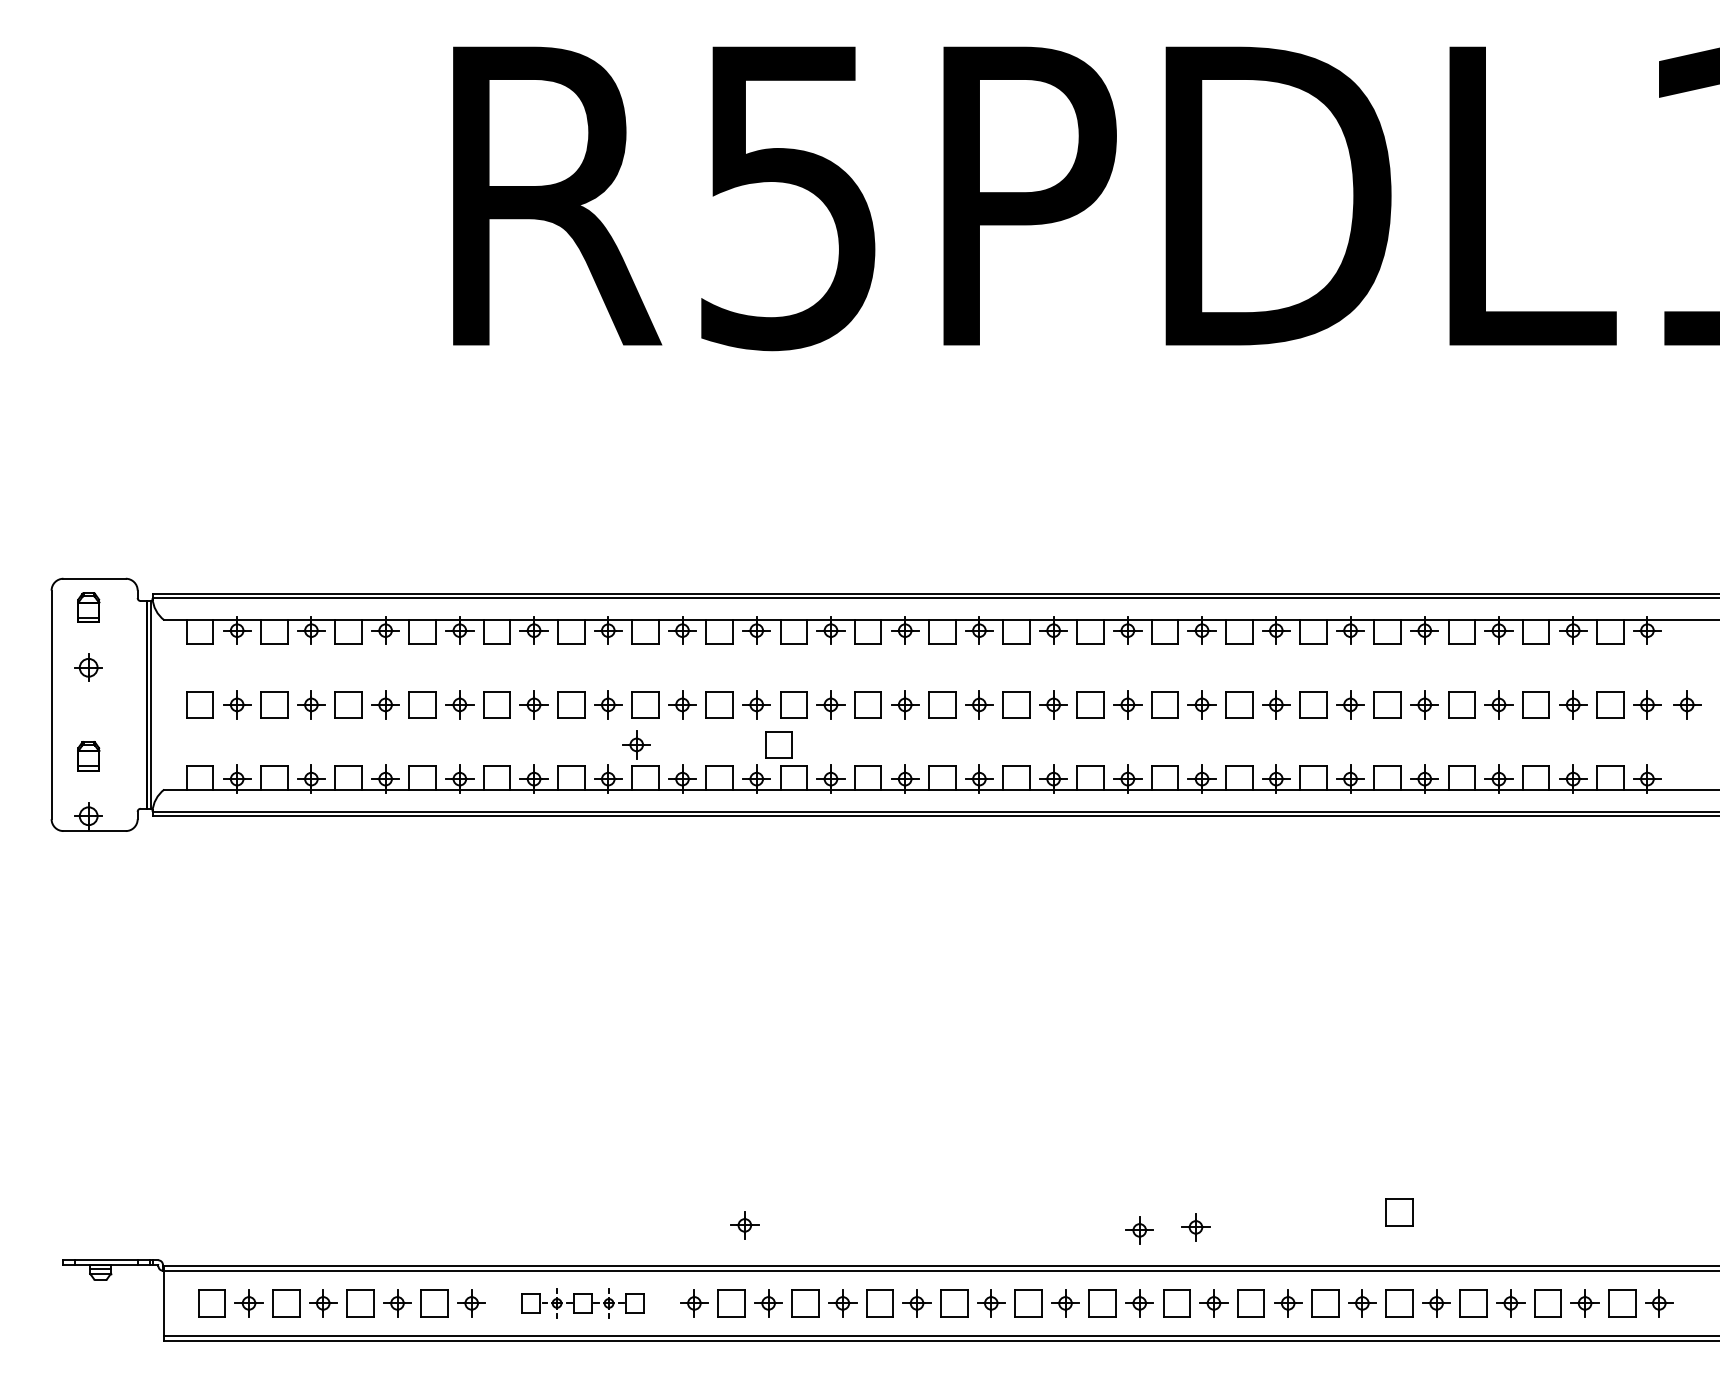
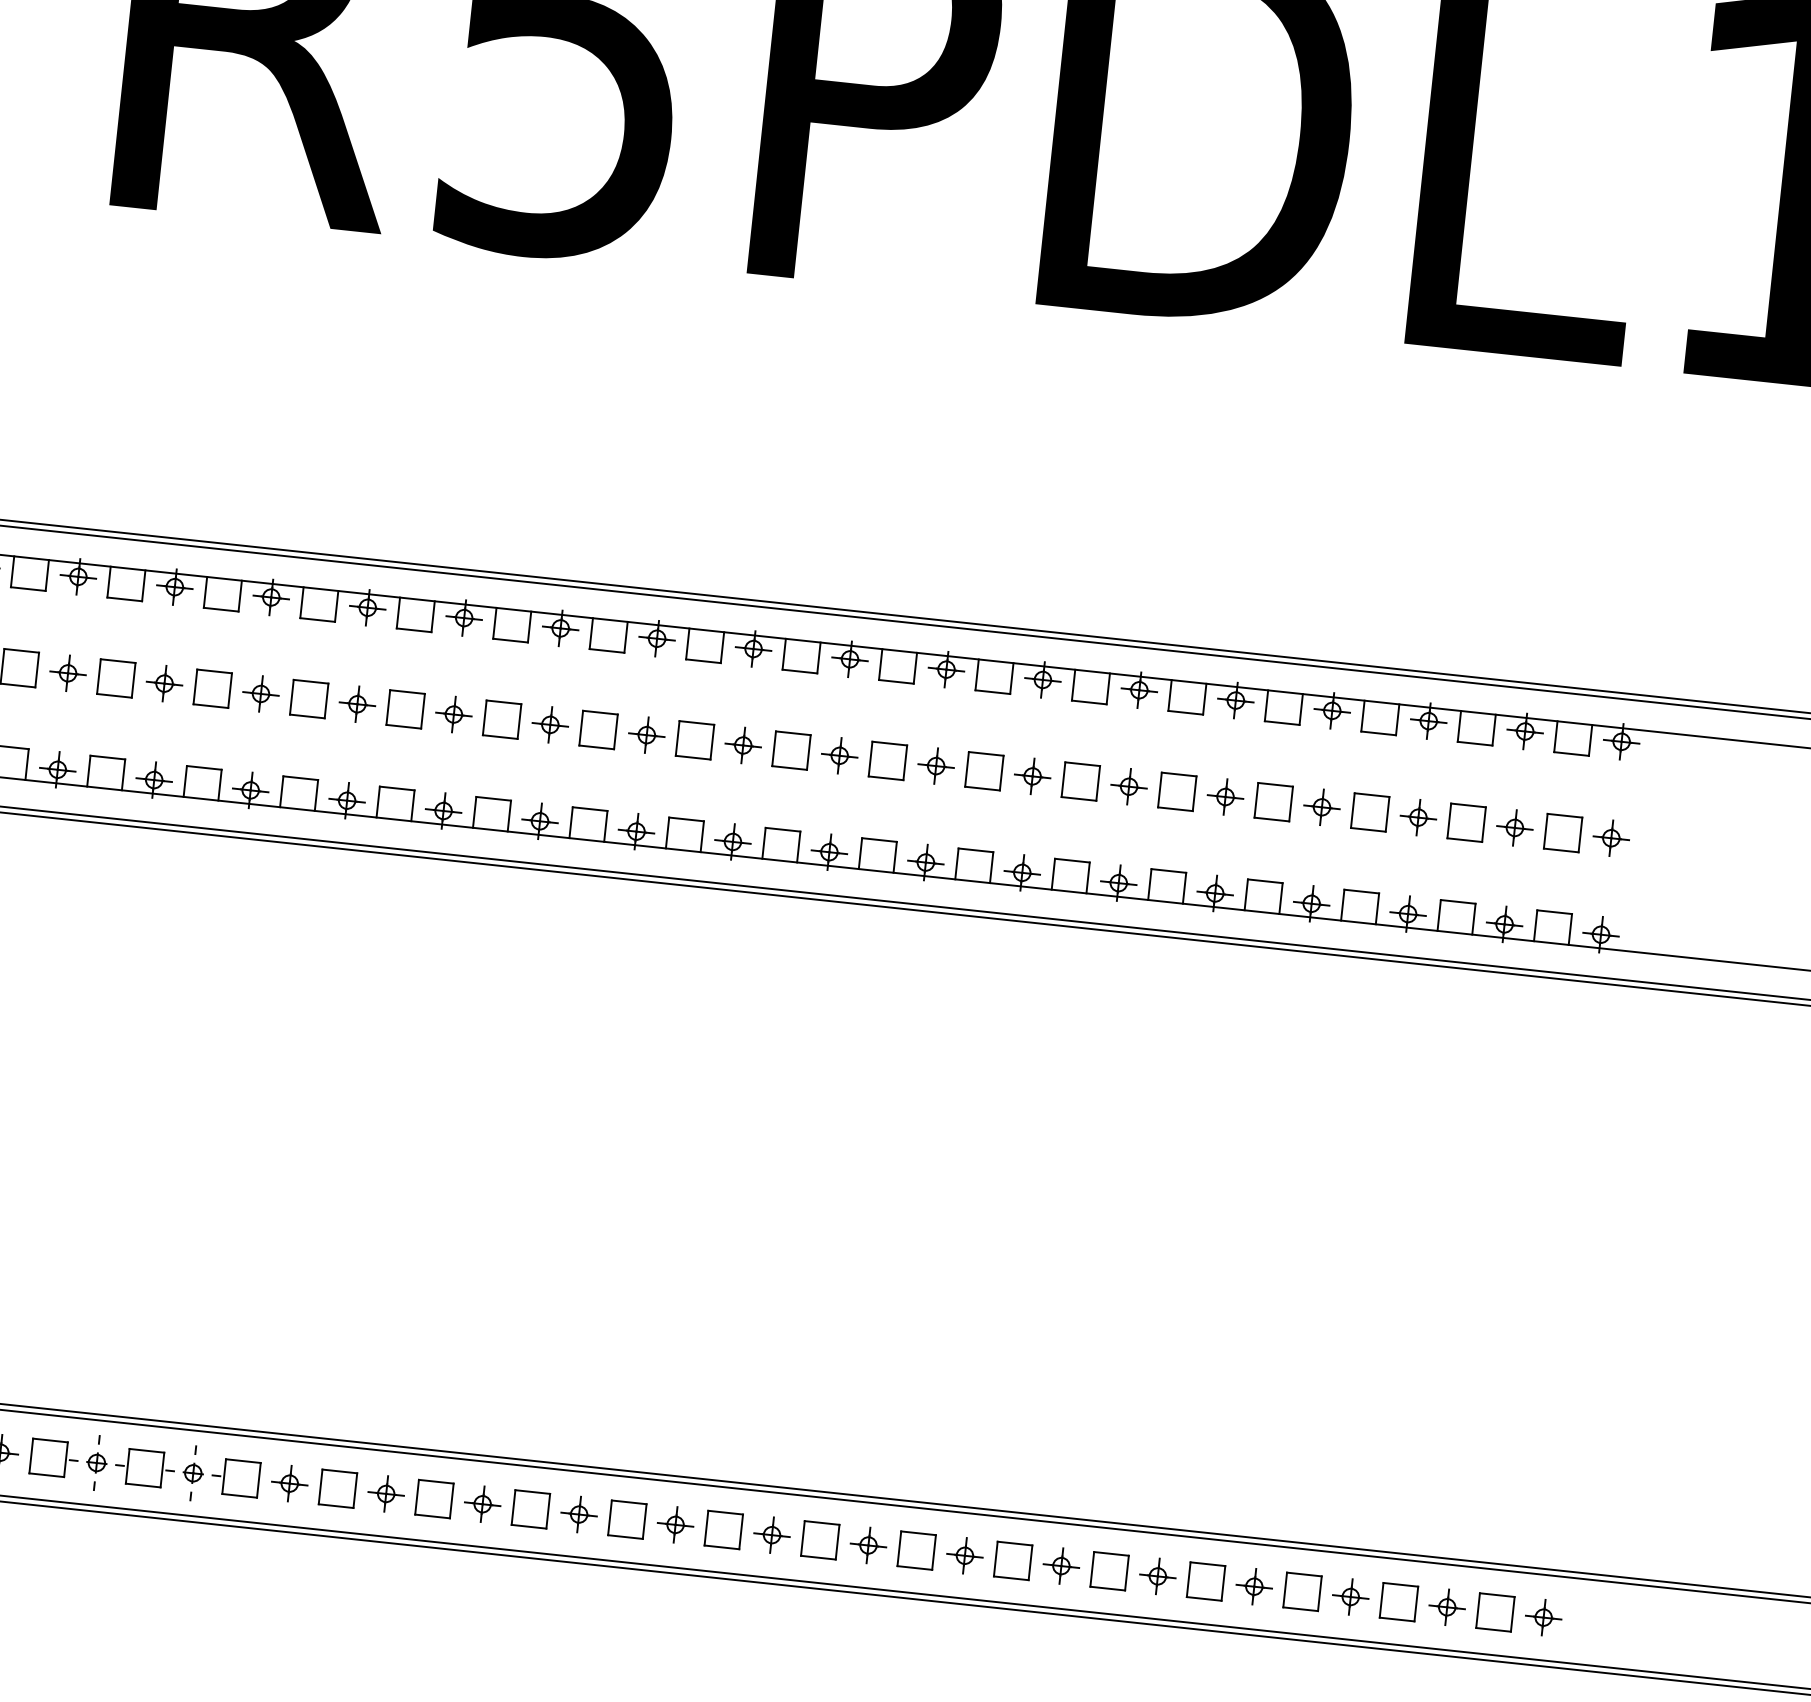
part: (1687, 704) -> (1663, 843), removed
part: (636, 744) -> (292, 749), removed
part: (778, 744) -> (476, 769), removed
part: (1399, 1212) -> (1218, 1463), removed
part: (744, 1225) -> (365, 1389), removed
part: (1195, 1227) -> (951, 1454), removed
part: (1139, 1230) -> (878, 1450), removed
part: (582, 1303) -> (144, 1468), size x1.43

